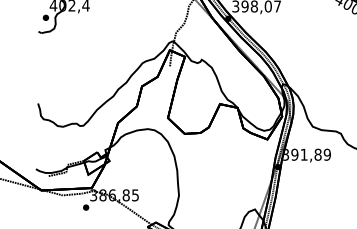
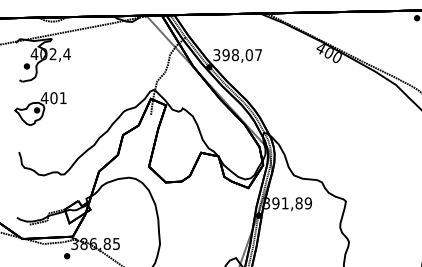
part: (59, 59) -> (40, 108), added

